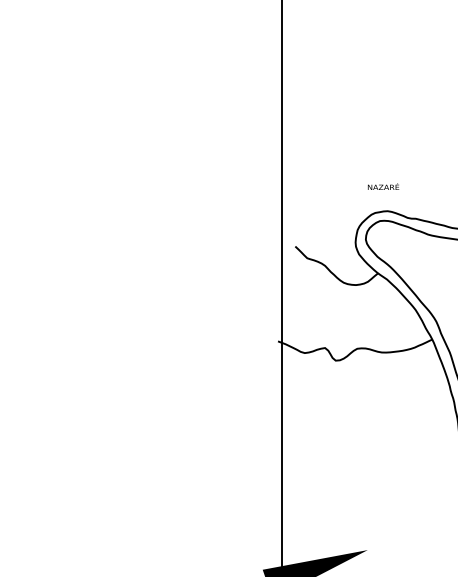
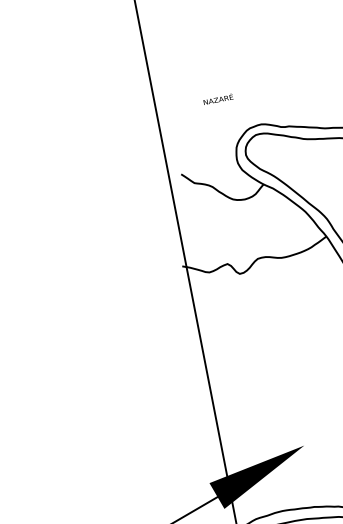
text: (383, 186) -> (218, 99), moved

